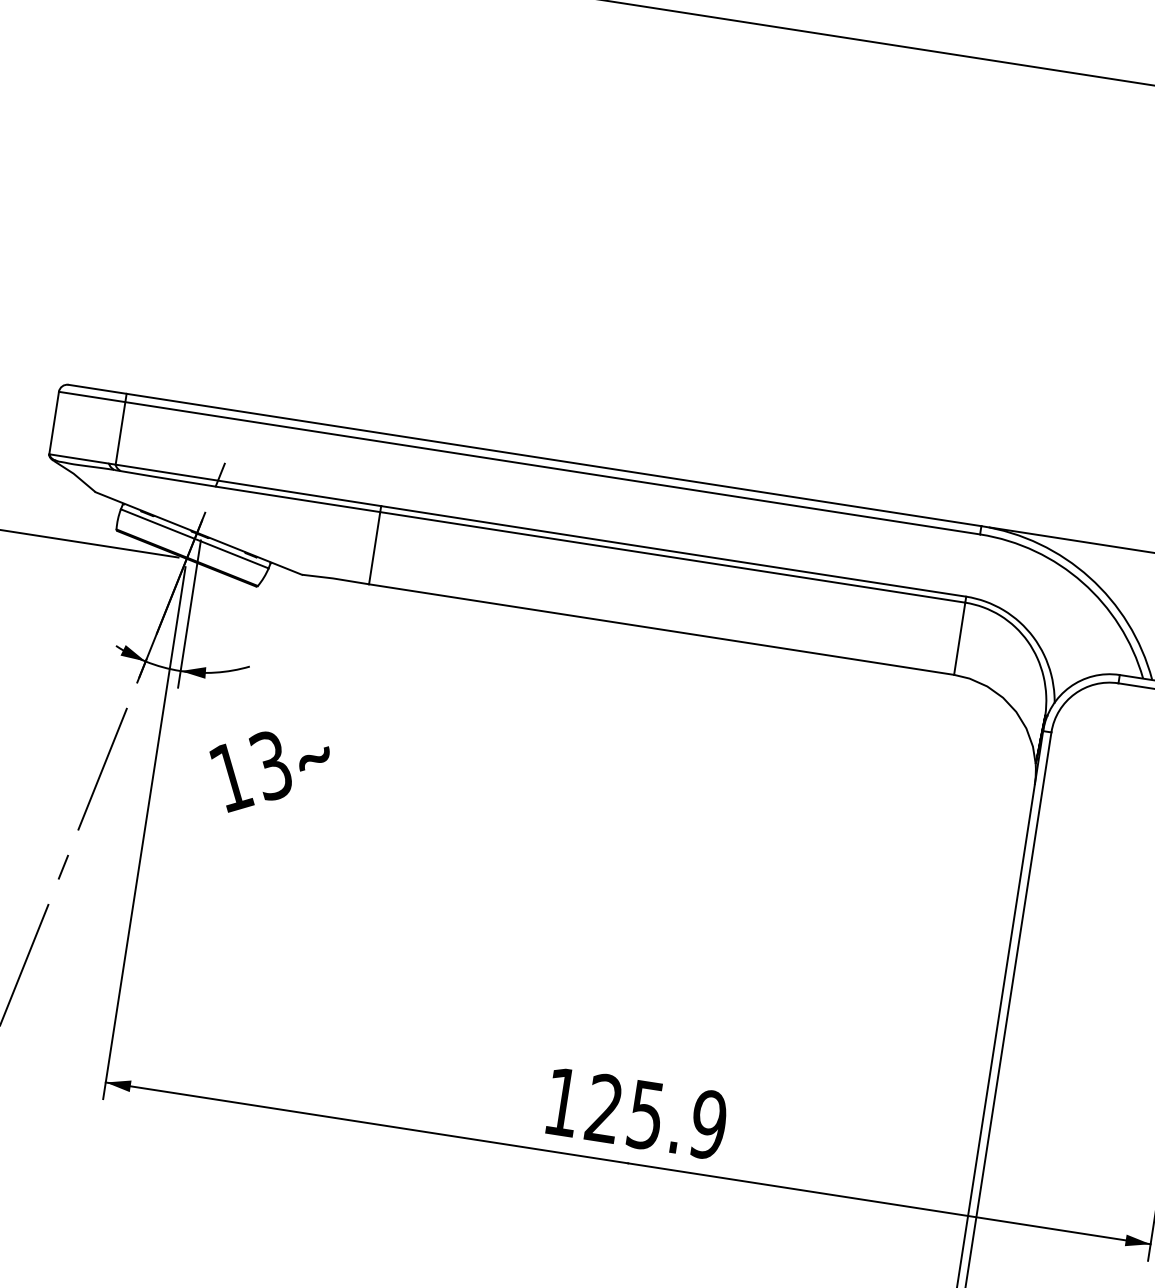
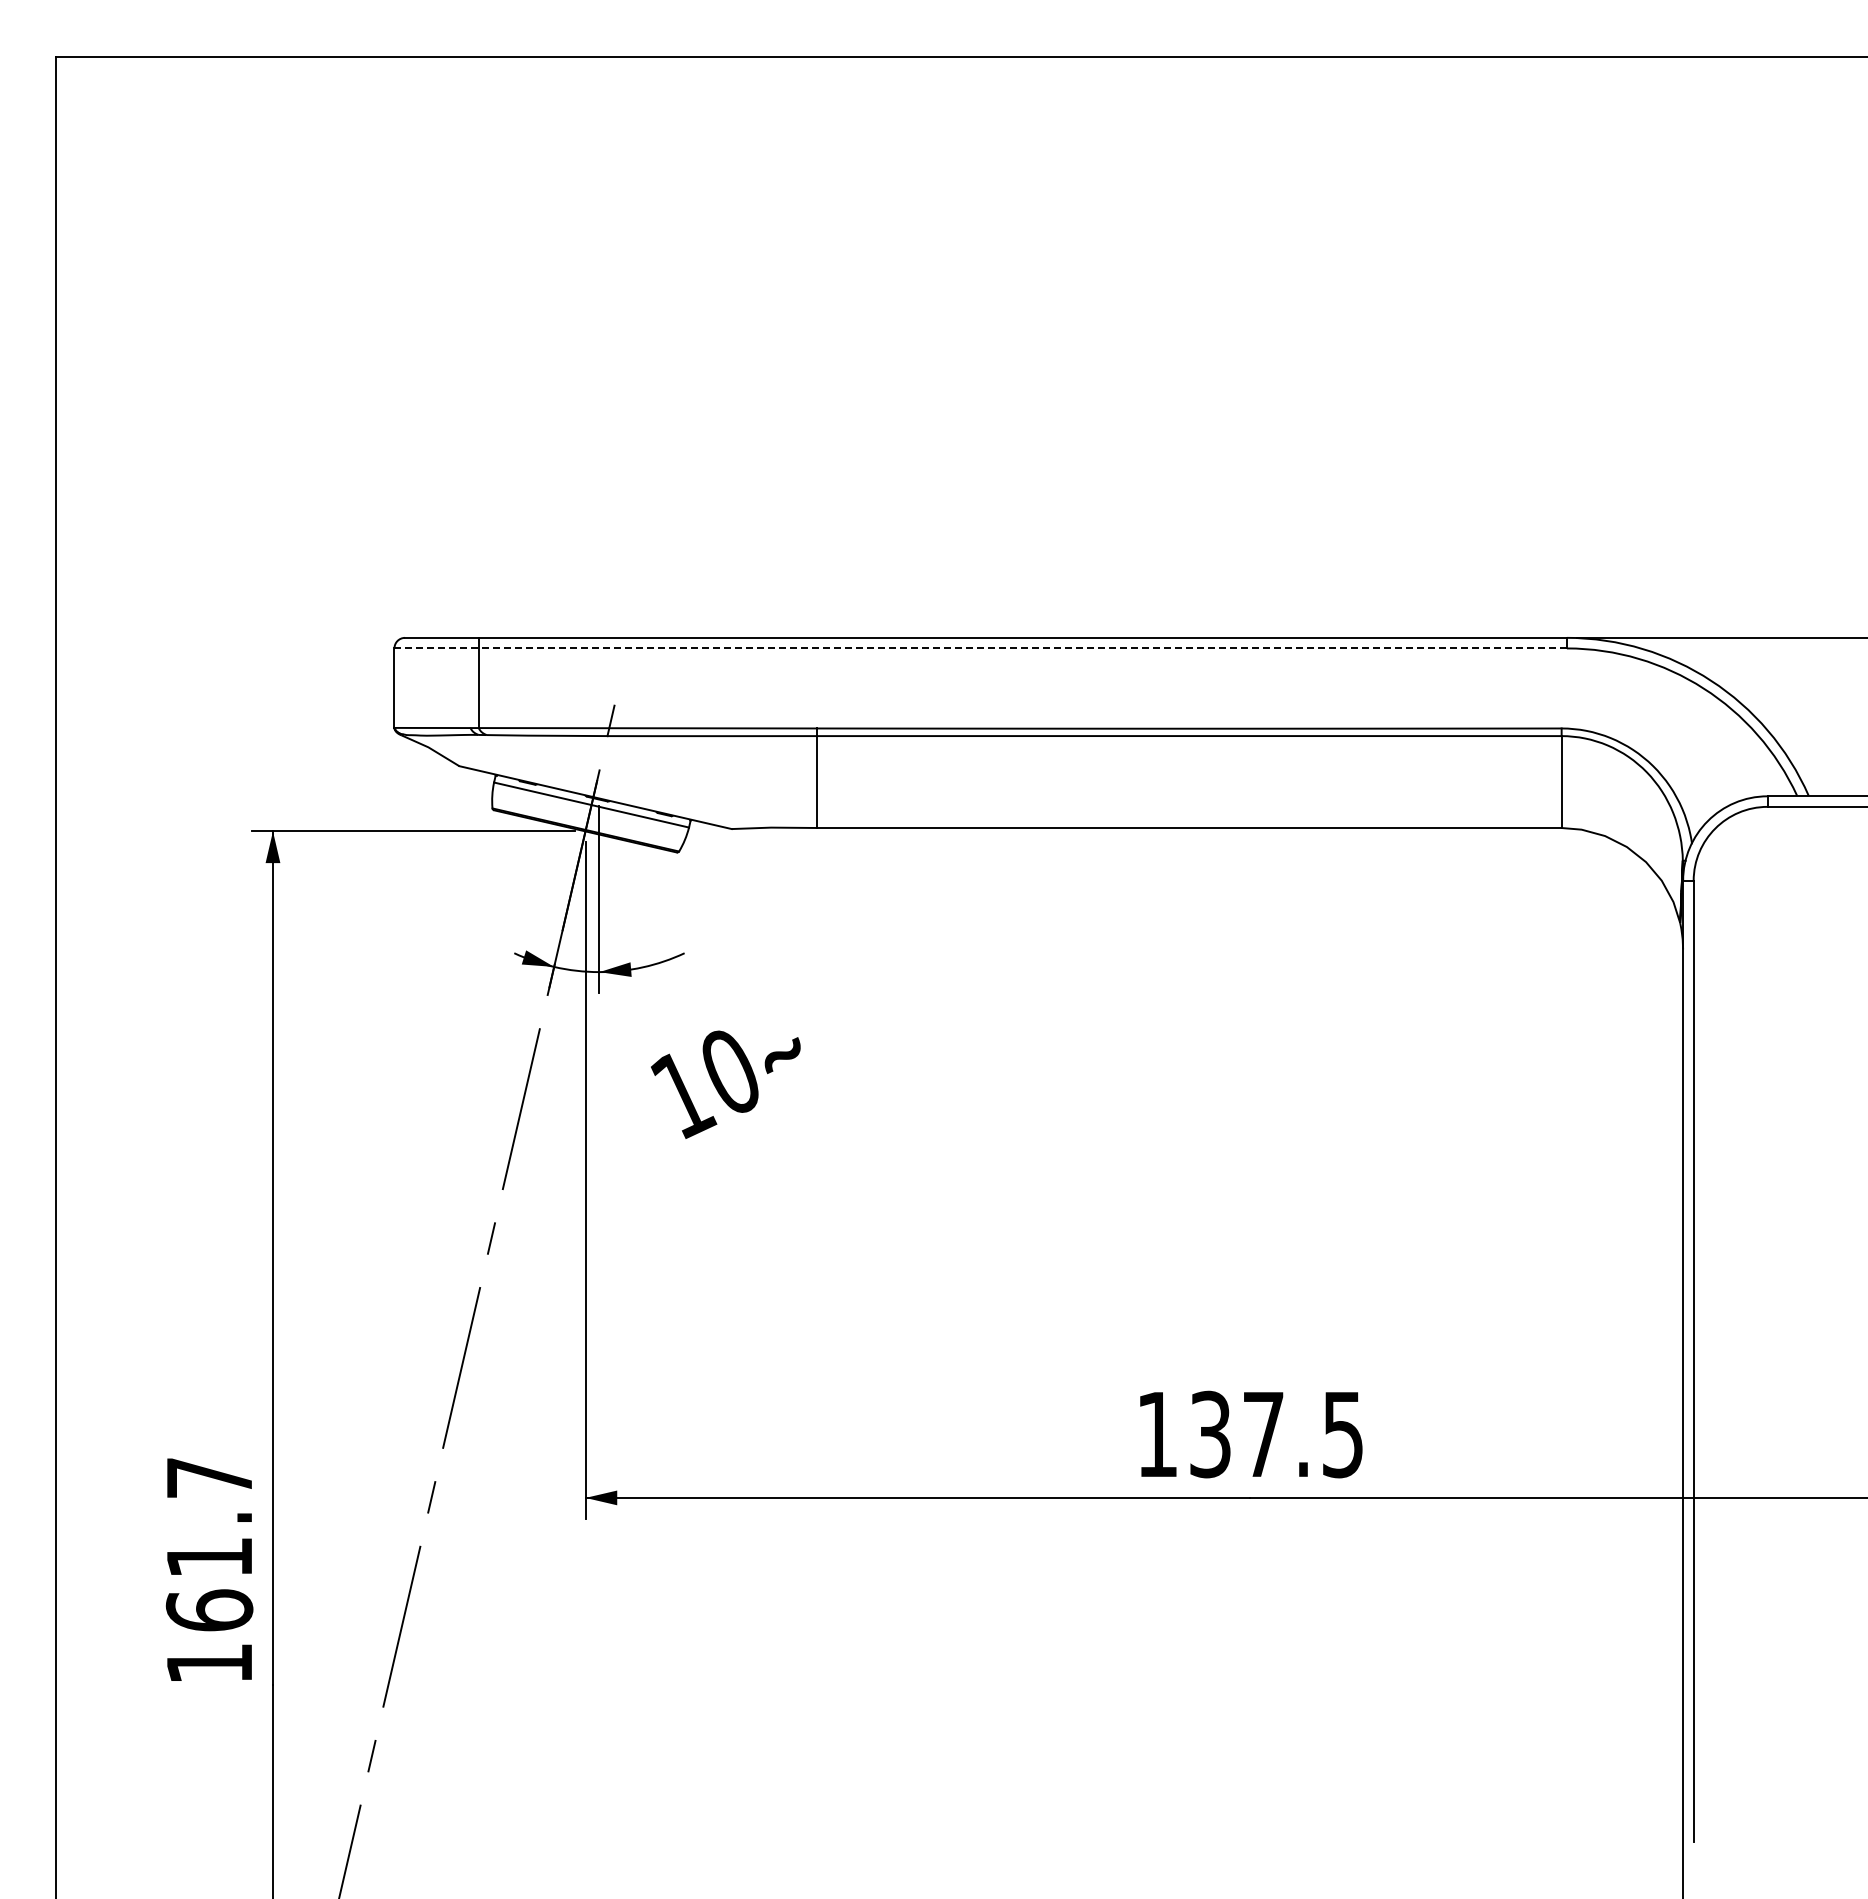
line: (519, 463) -> (980, 648), solid -> dashed
text: (269, 766) -> (728, 1073), 13 -> 10
text: (656, 1116) -> (1276, 1434), 125.9 -> 137.5

